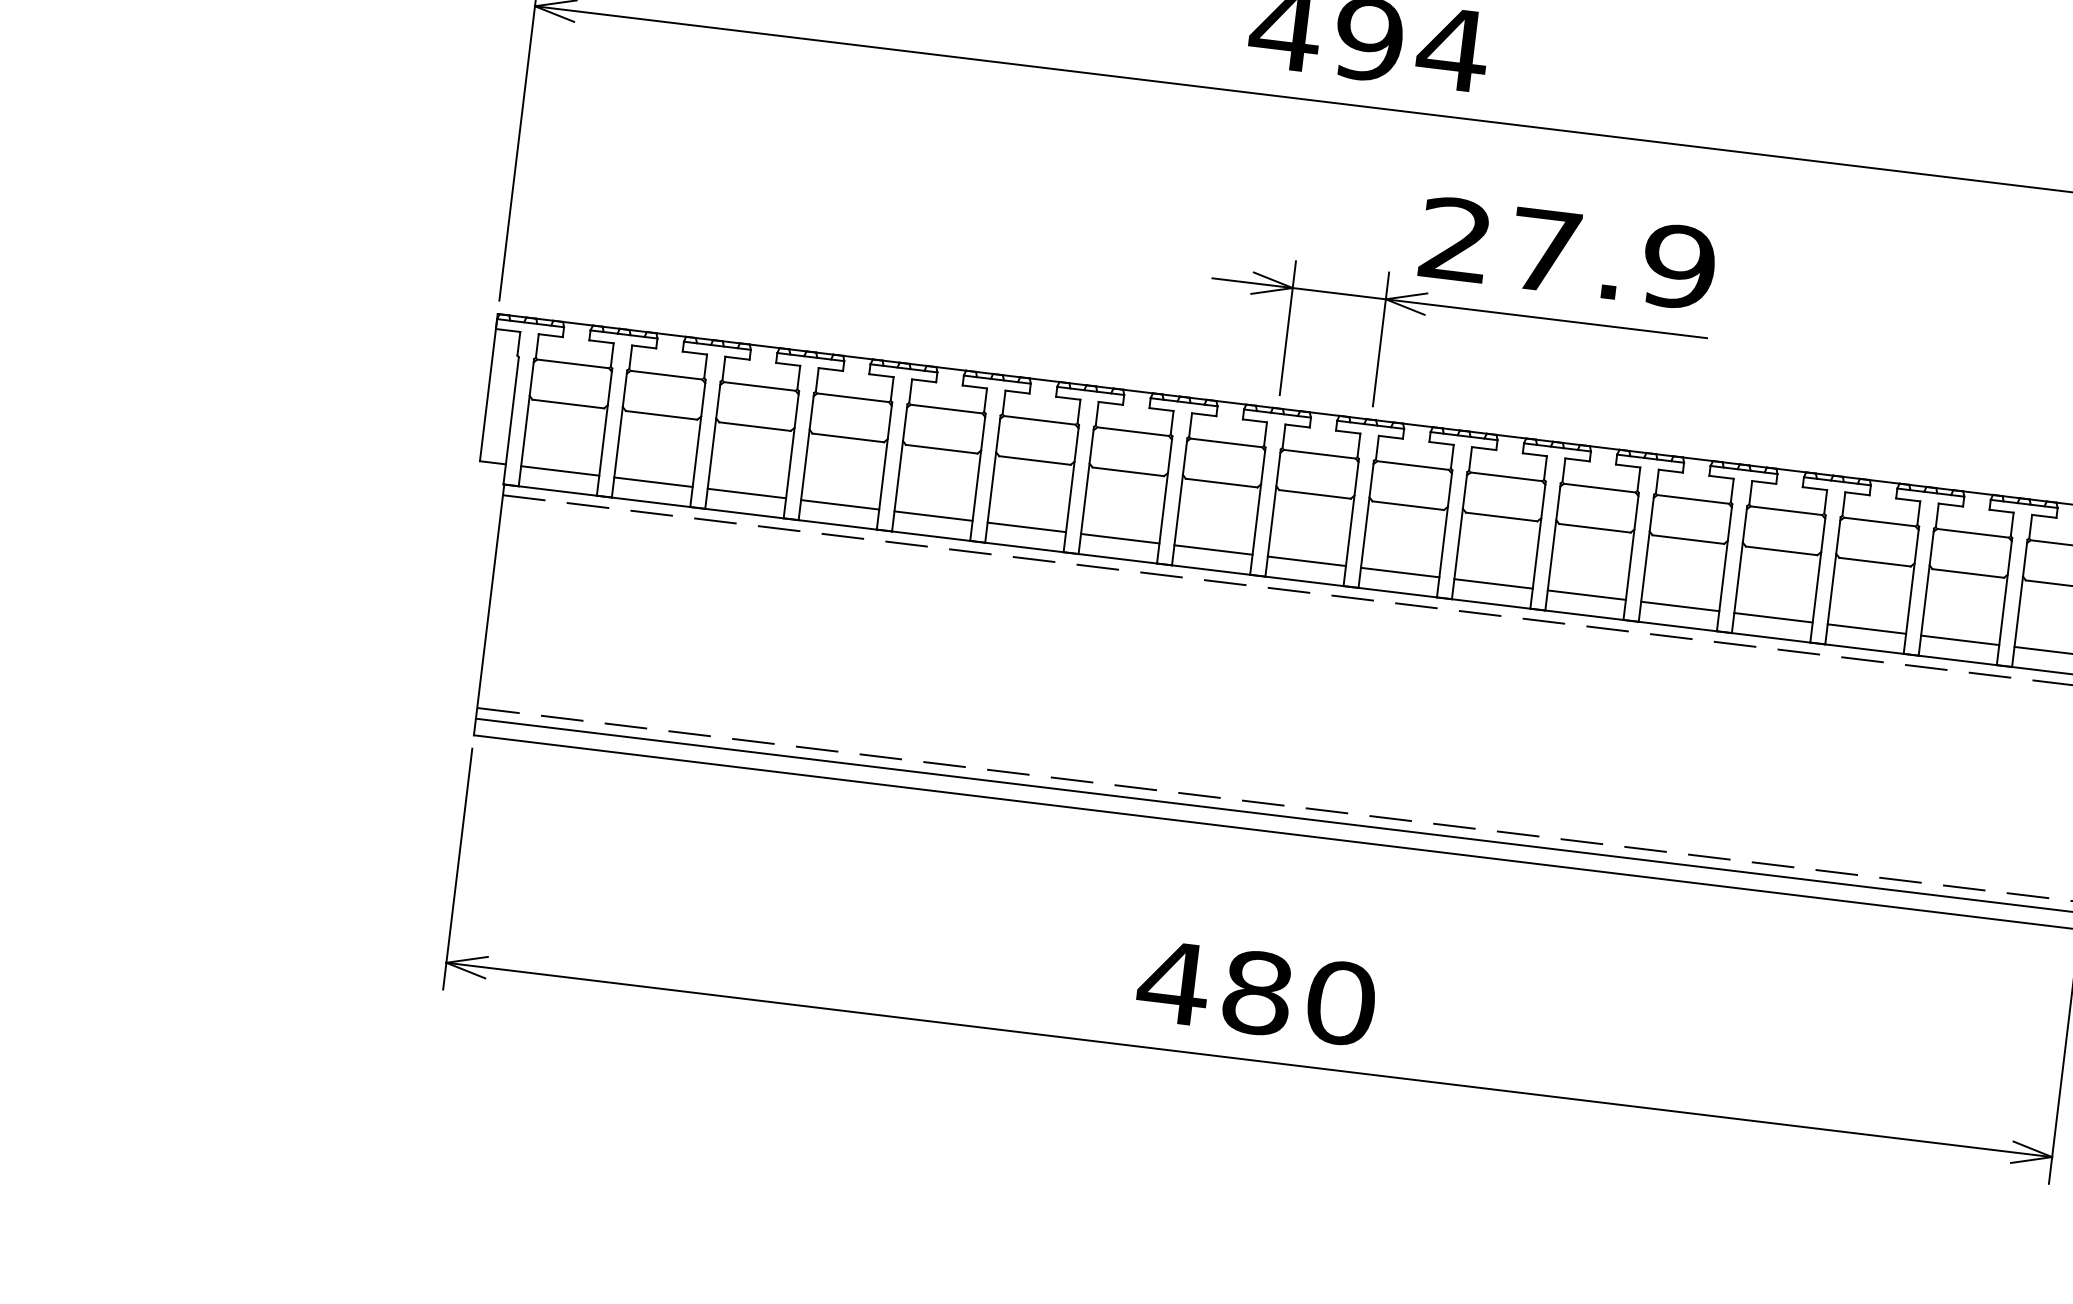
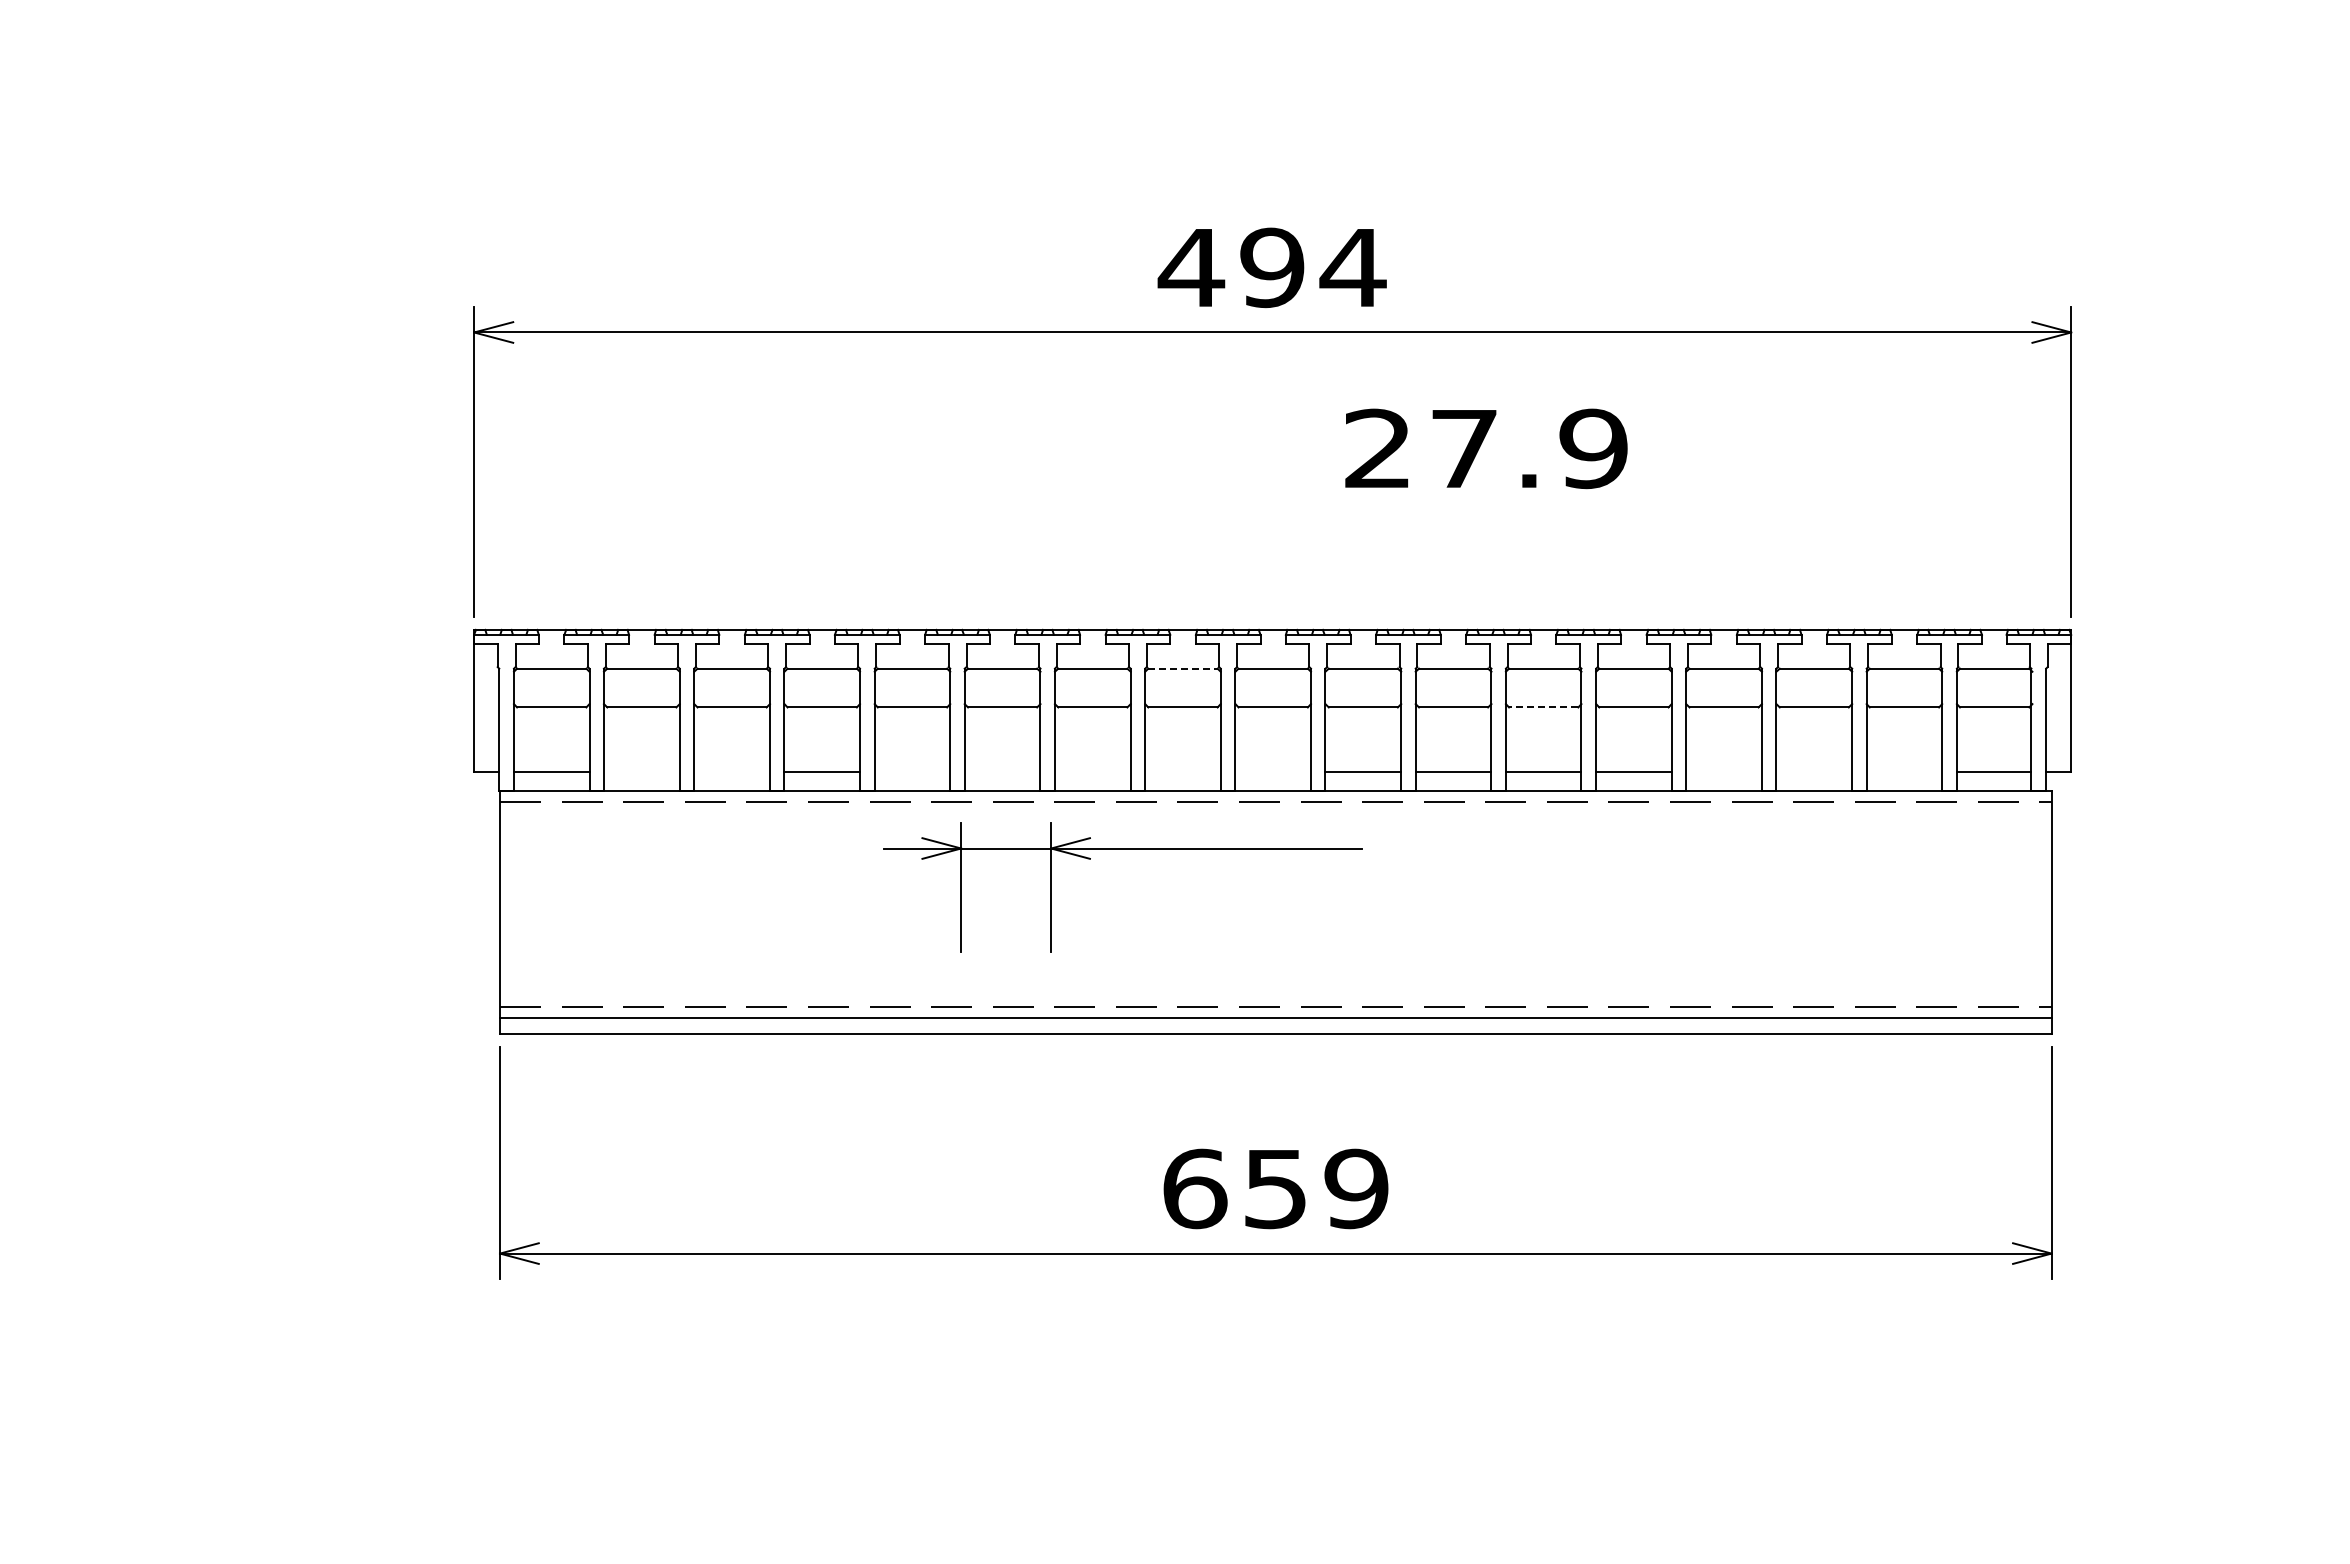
part: (1459, 309) -> (1122, 849), moved
line: (1225, 442) -> (1182, 668), solid -> dashed
line: (653, 482) -> (641, 772), removed
line: (747, 493) -> (732, 772), removed
line: (933, 516) -> (912, 772), removed
line: (1026, 527) -> (1002, 772), removed
line: (1594, 528) -> (1543, 707), solid -> dashed
line: (1119, 539) -> (1092, 772), removed
line: (1212, 550) -> (1182, 772), removed
line: (1306, 561) -> (1272, 772), removed
line: (1772, 618) -> (1723, 772), removed
line: (1867, 629) -> (1814, 772), removed
line: (1960, 640) -> (1904, 772), removed
text: (1256, 992) -> (1274, 1188), 480 -> 659

